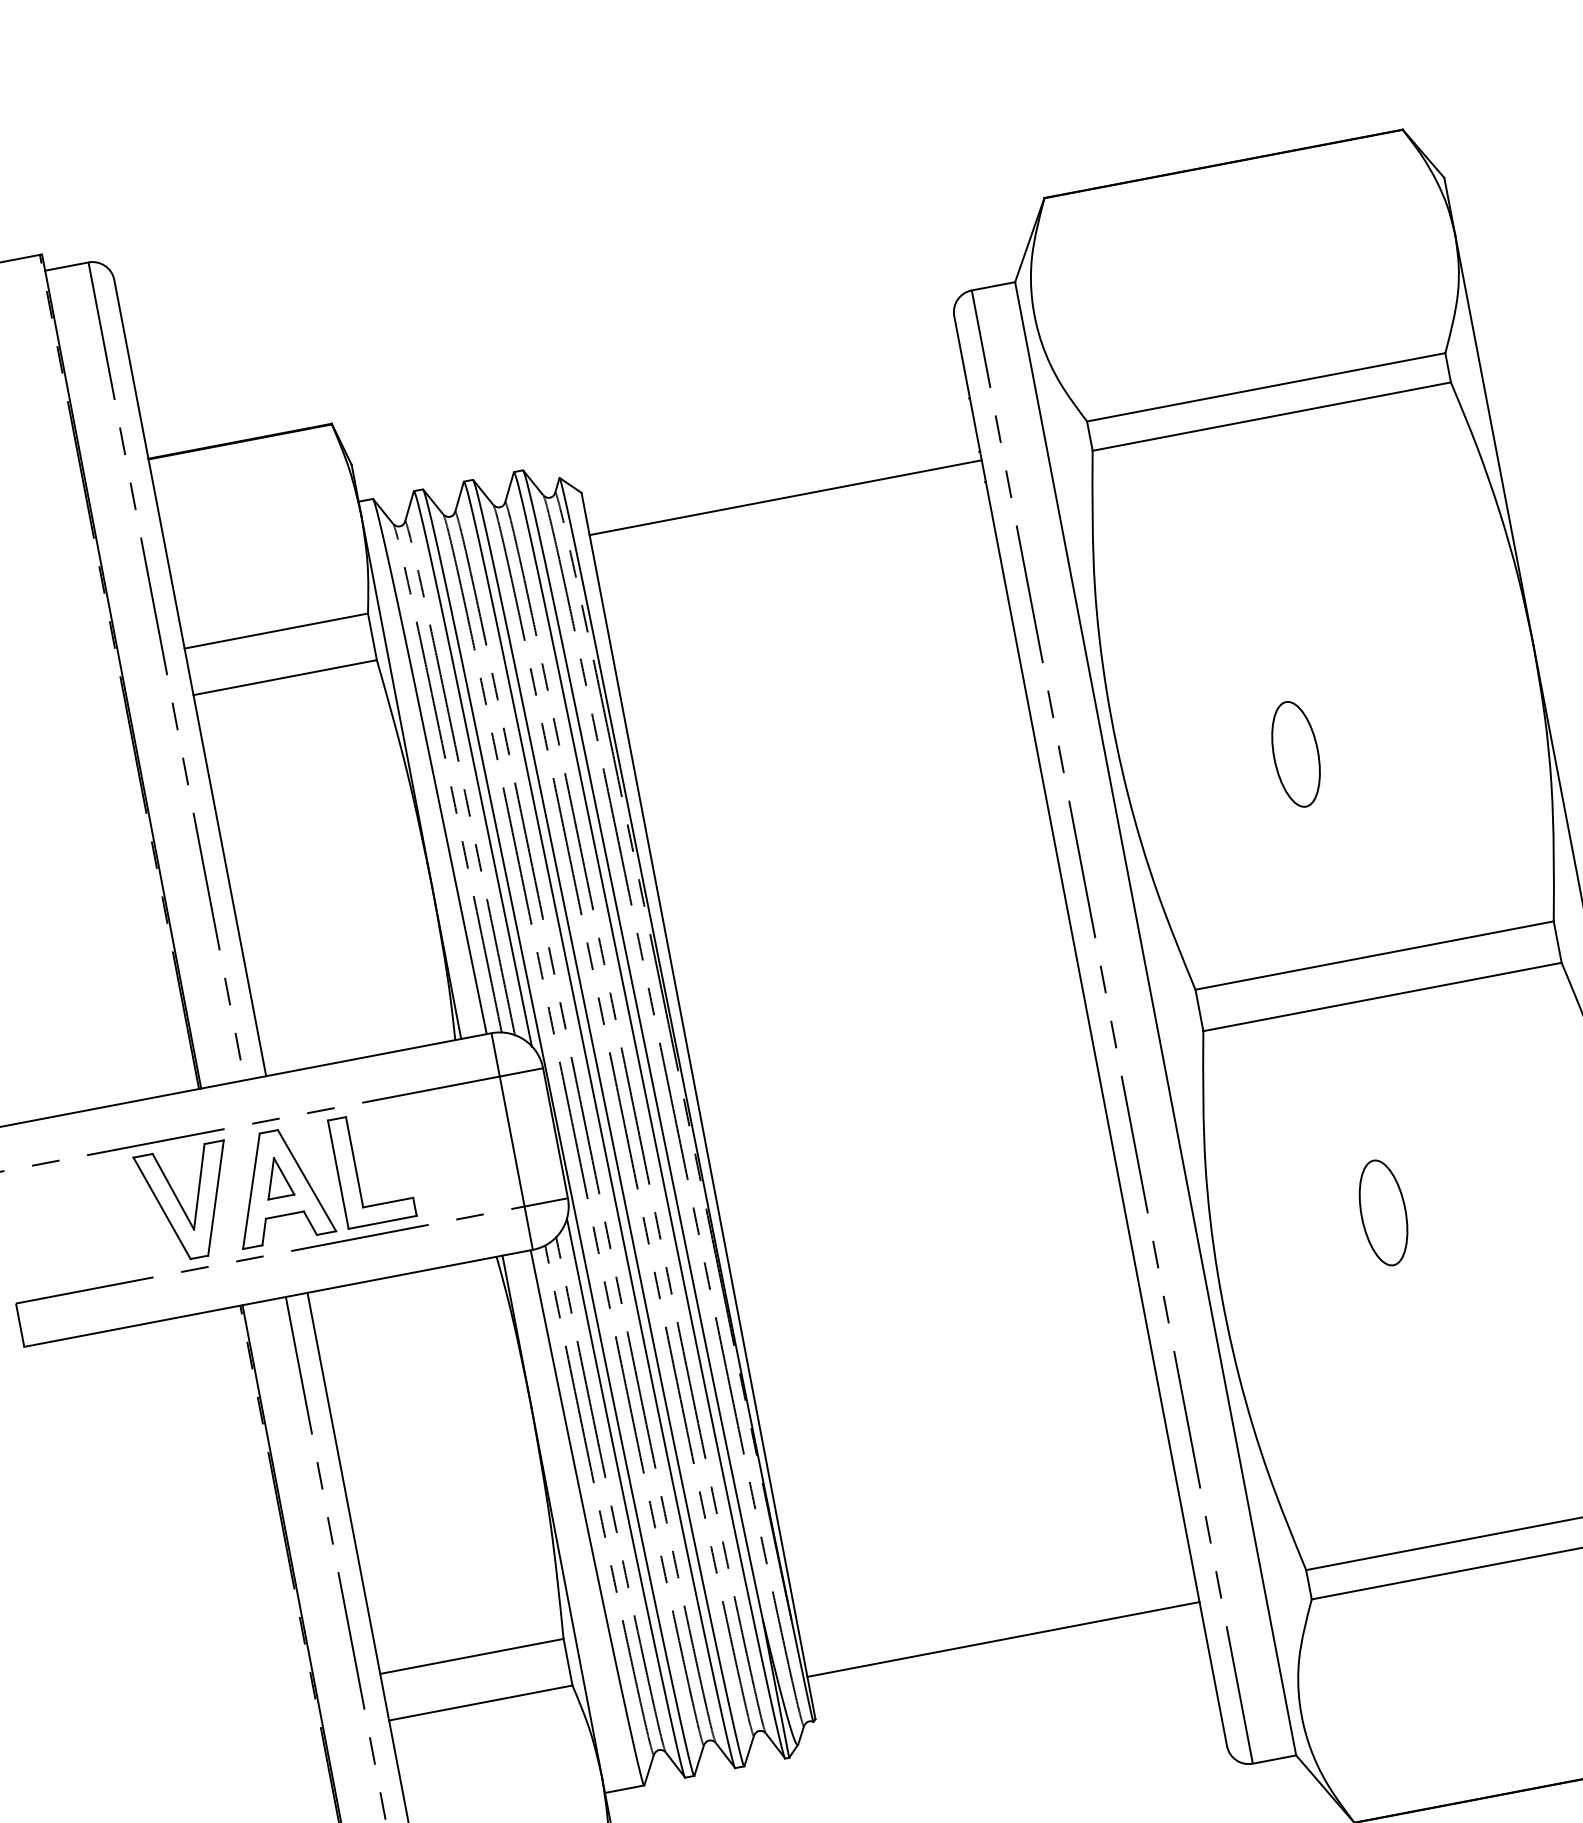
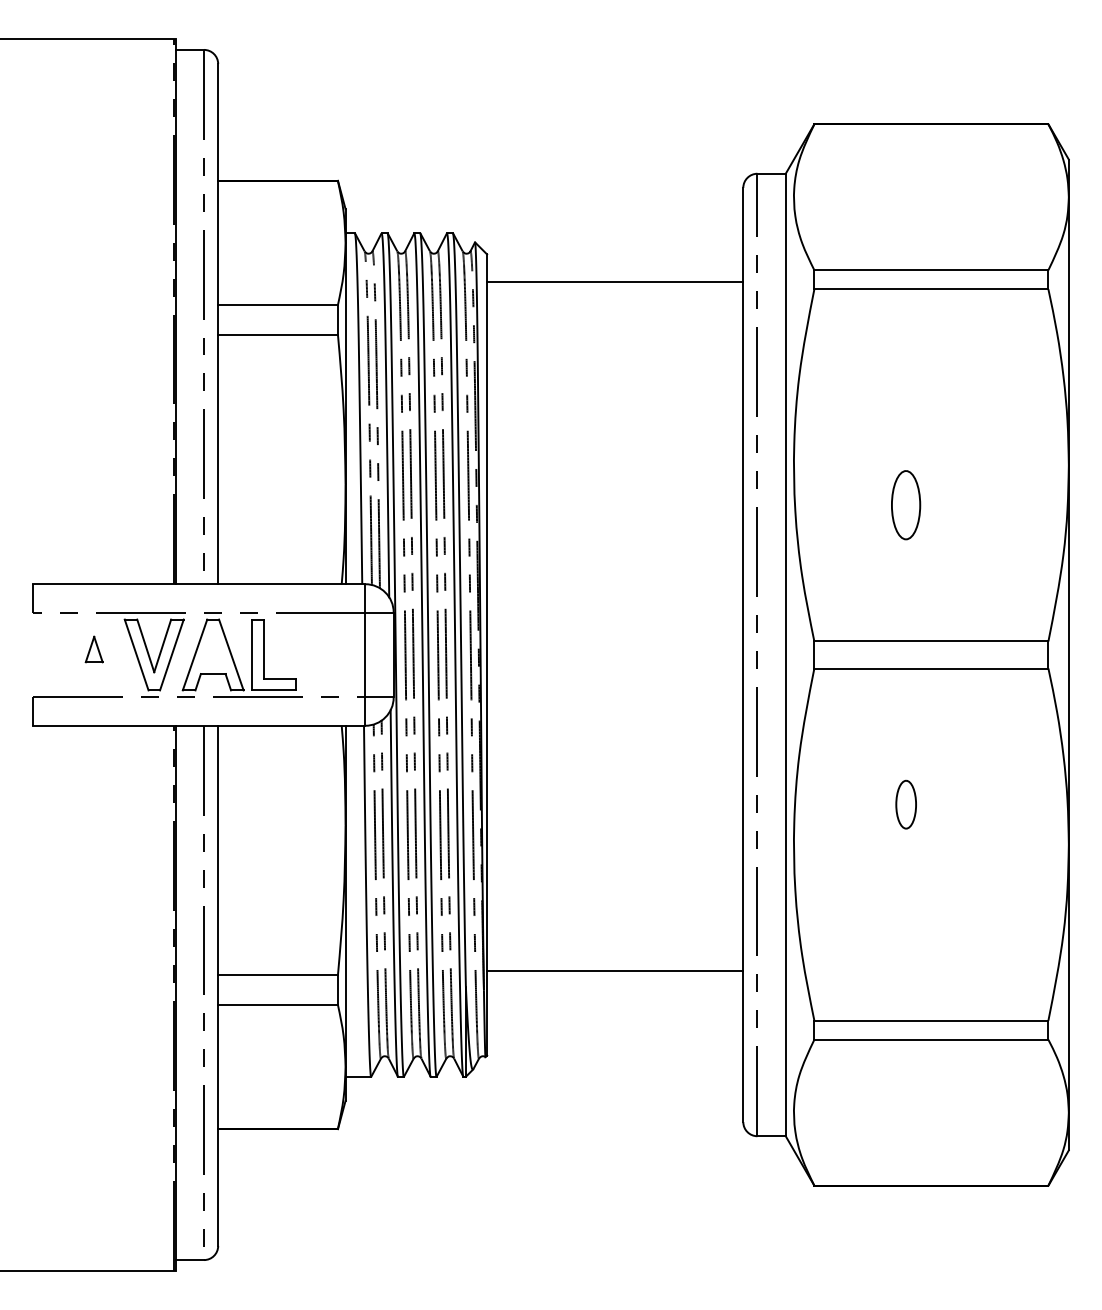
part: (276, 1177) -> (93, 649), moved
part: (1384, 1212) -> (906, 804), size x0.7
line: (1003, 1638) -> (615, 970), moved

